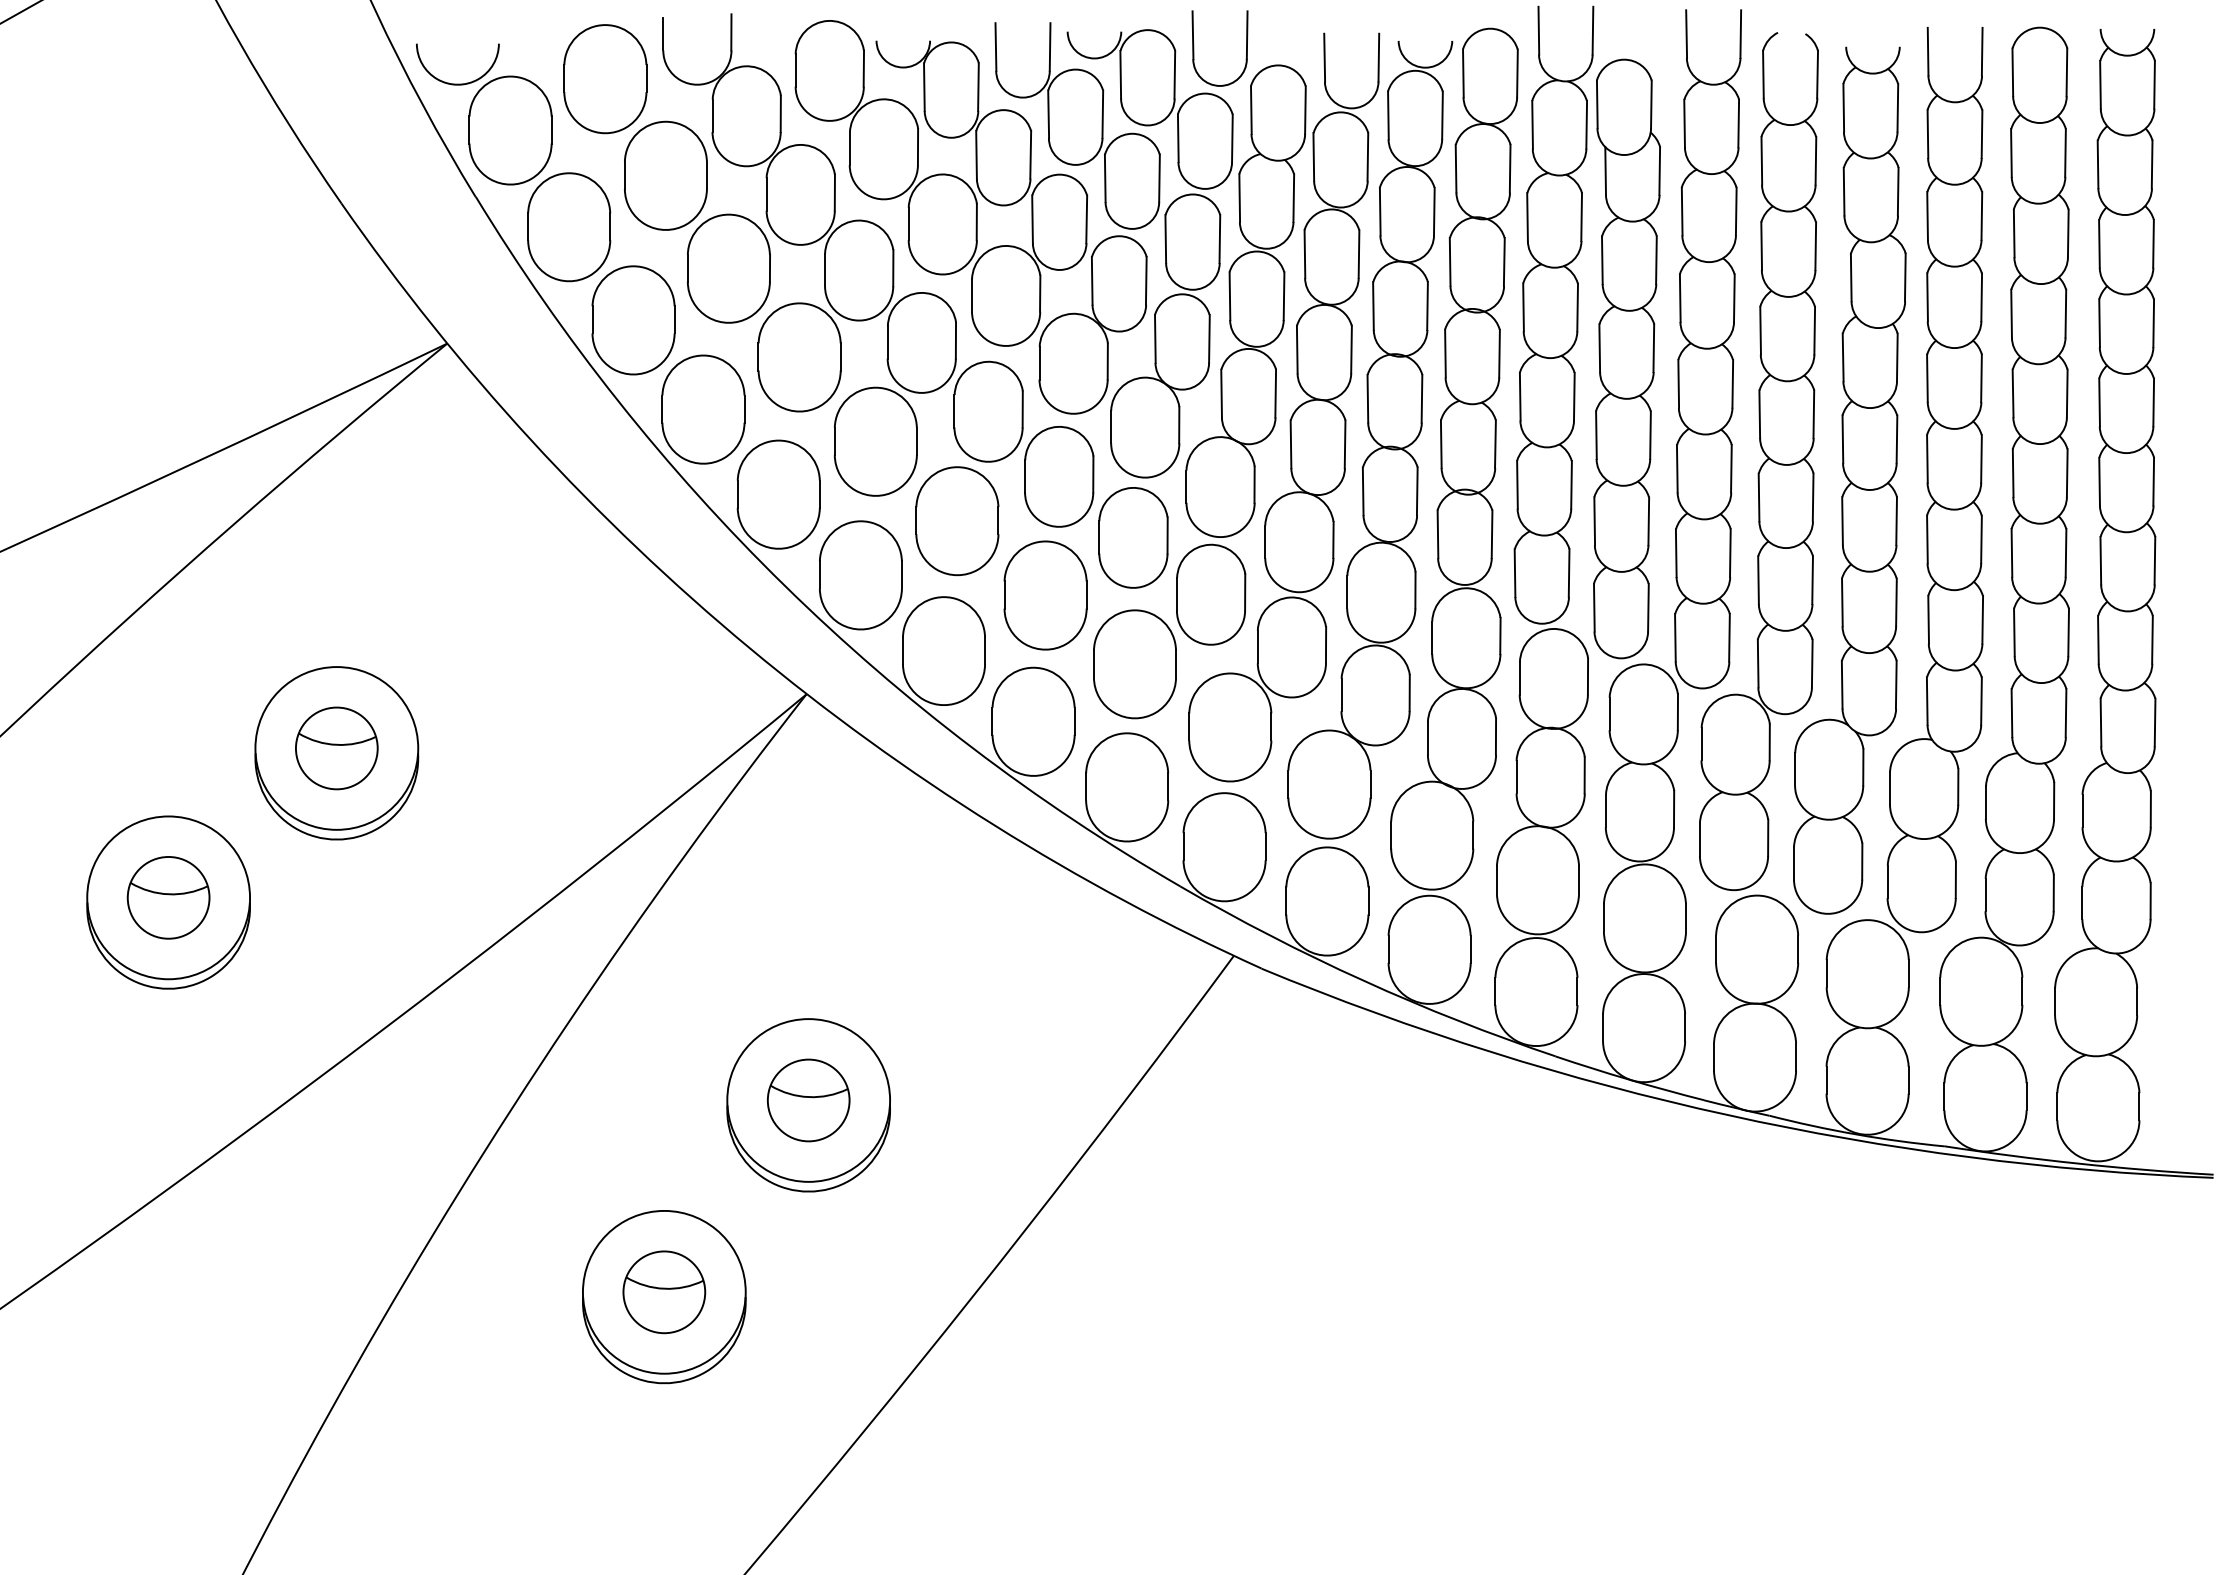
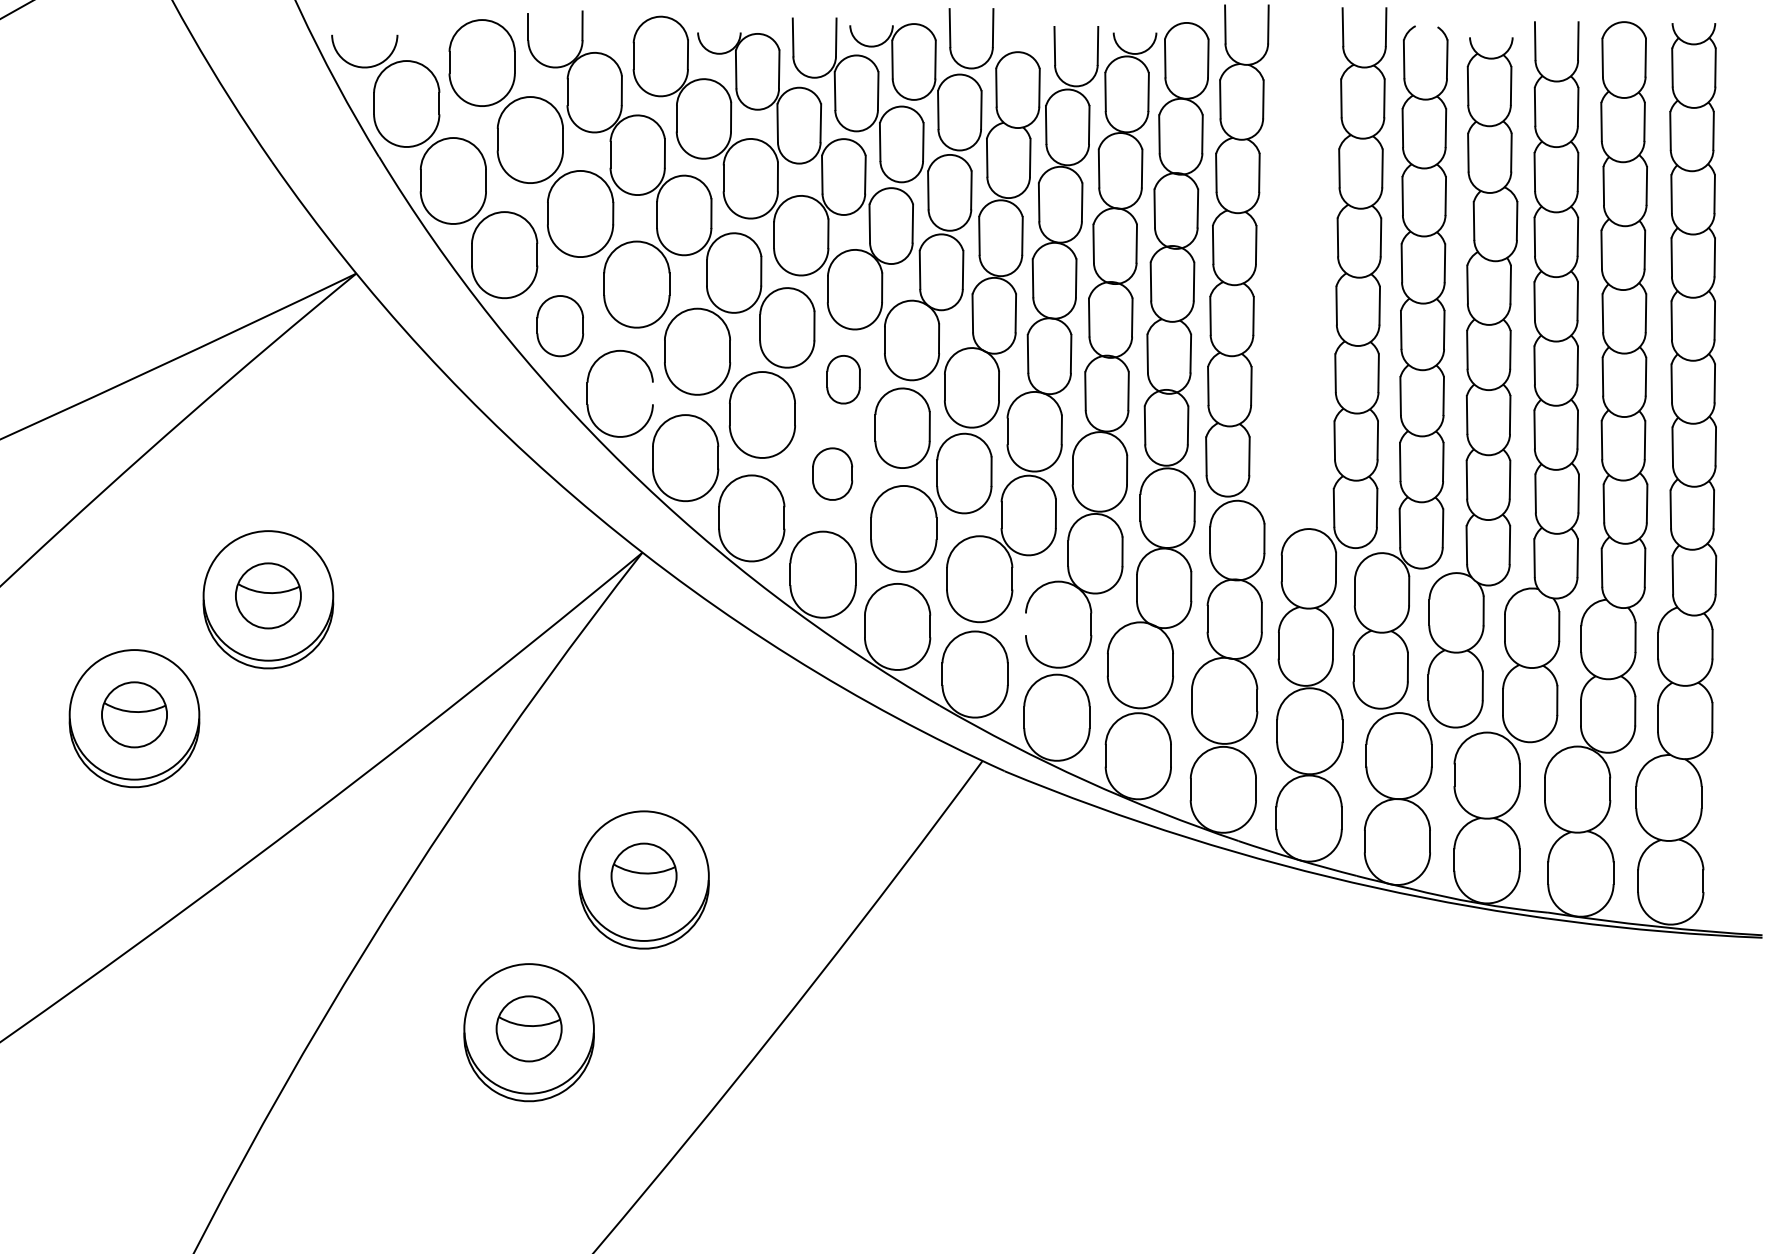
part: (1626, 358) -> (1295, 285), removed
part: (703, 409) -> (560, 326), size x0.7
part: (1059, 476) -> (843, 379), size x0.6
line: (819, 493) -> (652, 392), removed
part: (1045, 595) -> (832, 474), size x0.6
line: (1288, 783) -> (1026, 623), removed

